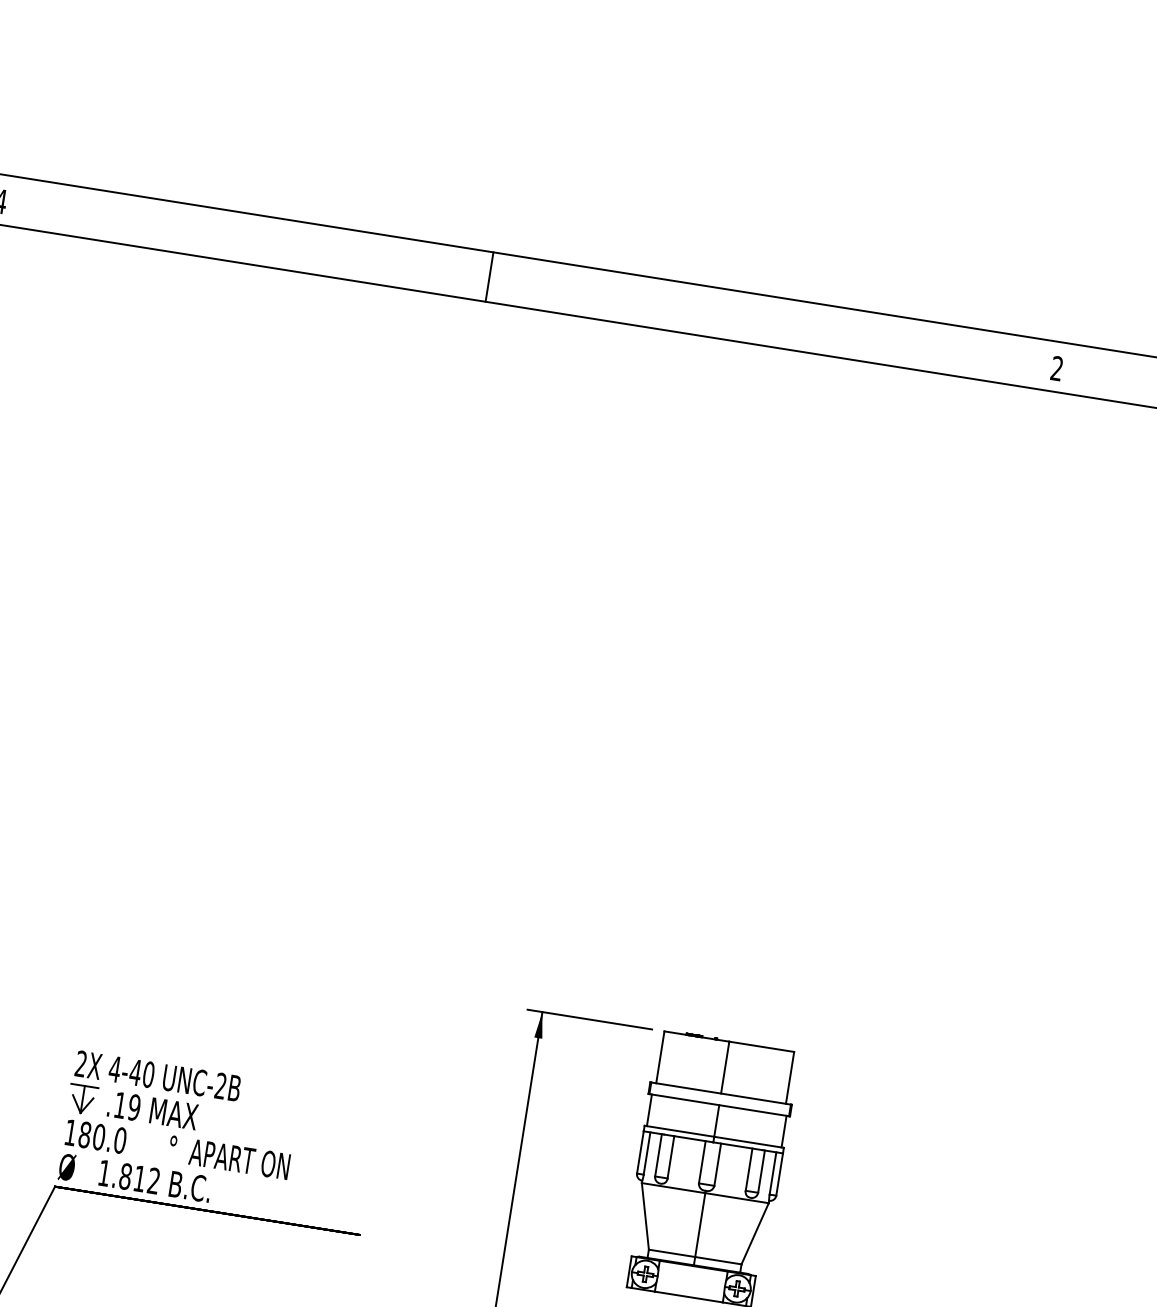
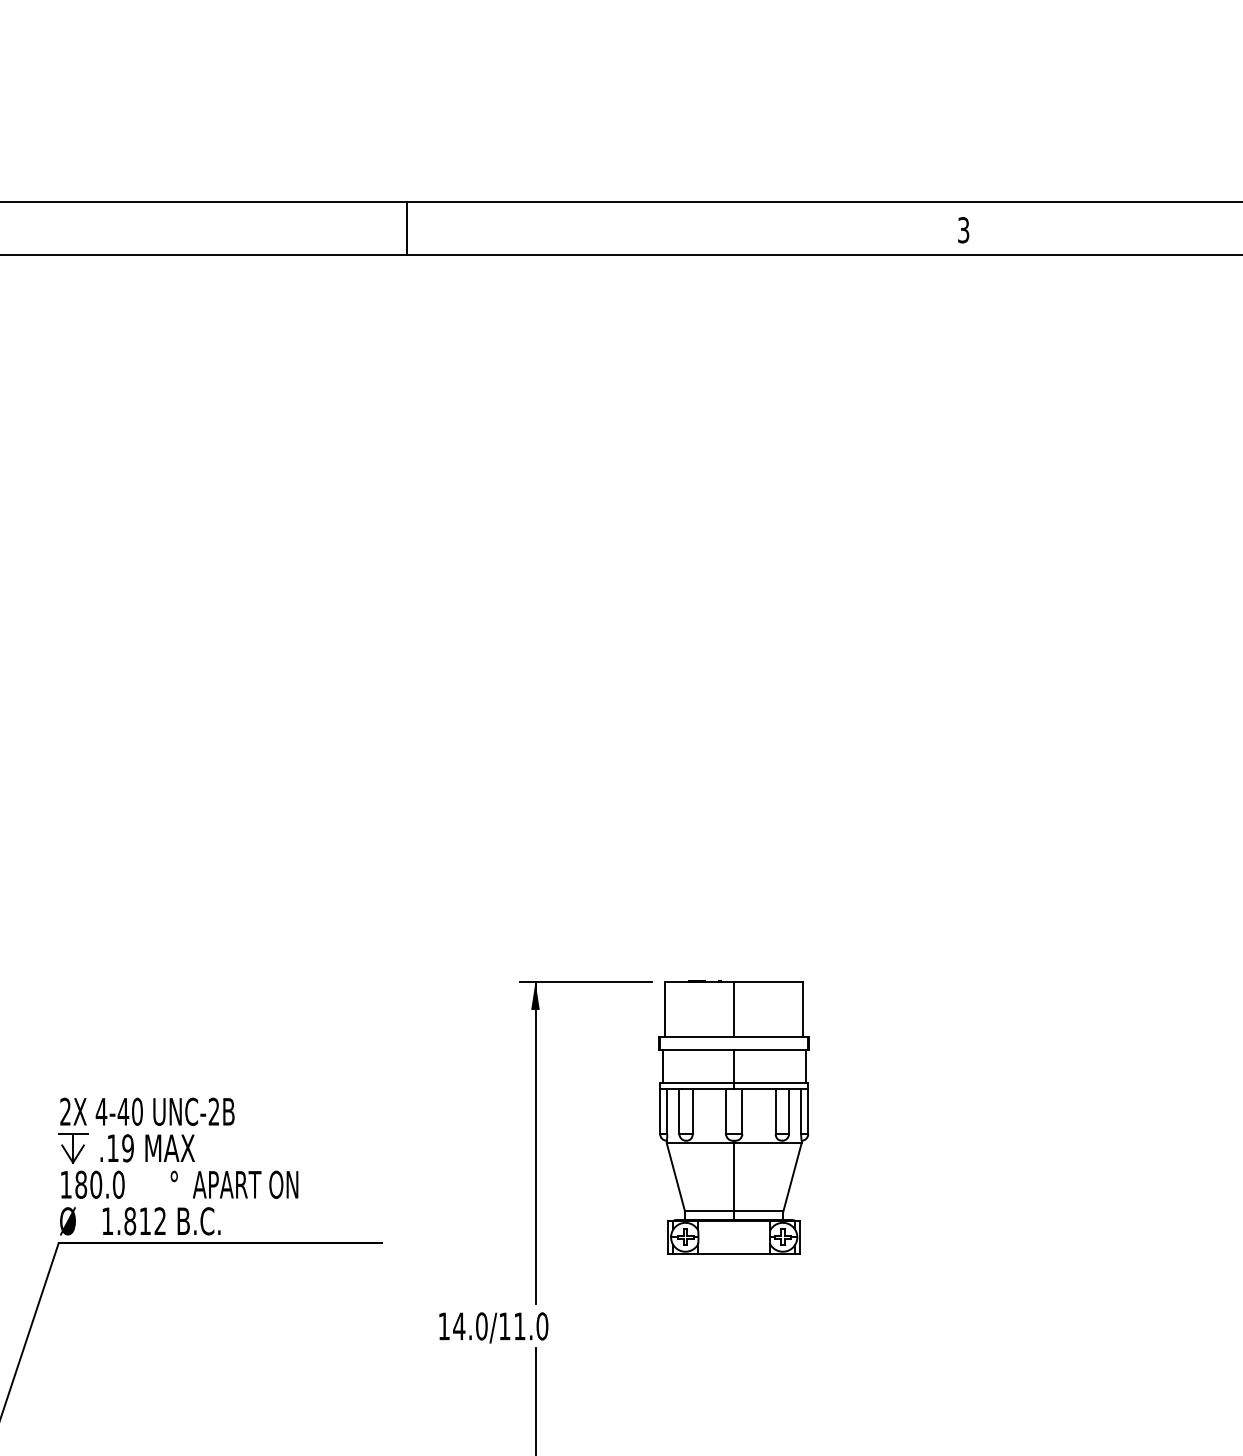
line: (489, 277) -> (406, 228), moved
text: (1056, 368) -> (963, 230), 2 -> 3

